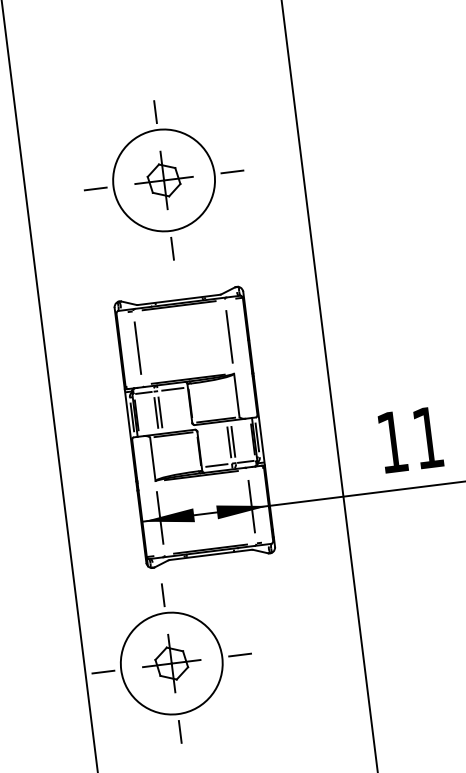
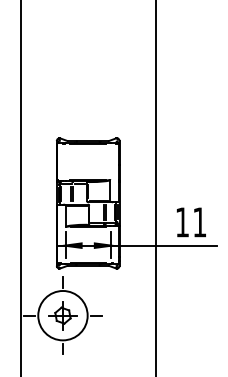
part: (164, 179) -> (88, 82), removed
line: (229, 335) -> (110, 161), removed
line: (137, 347) -> (65, 161), removed

